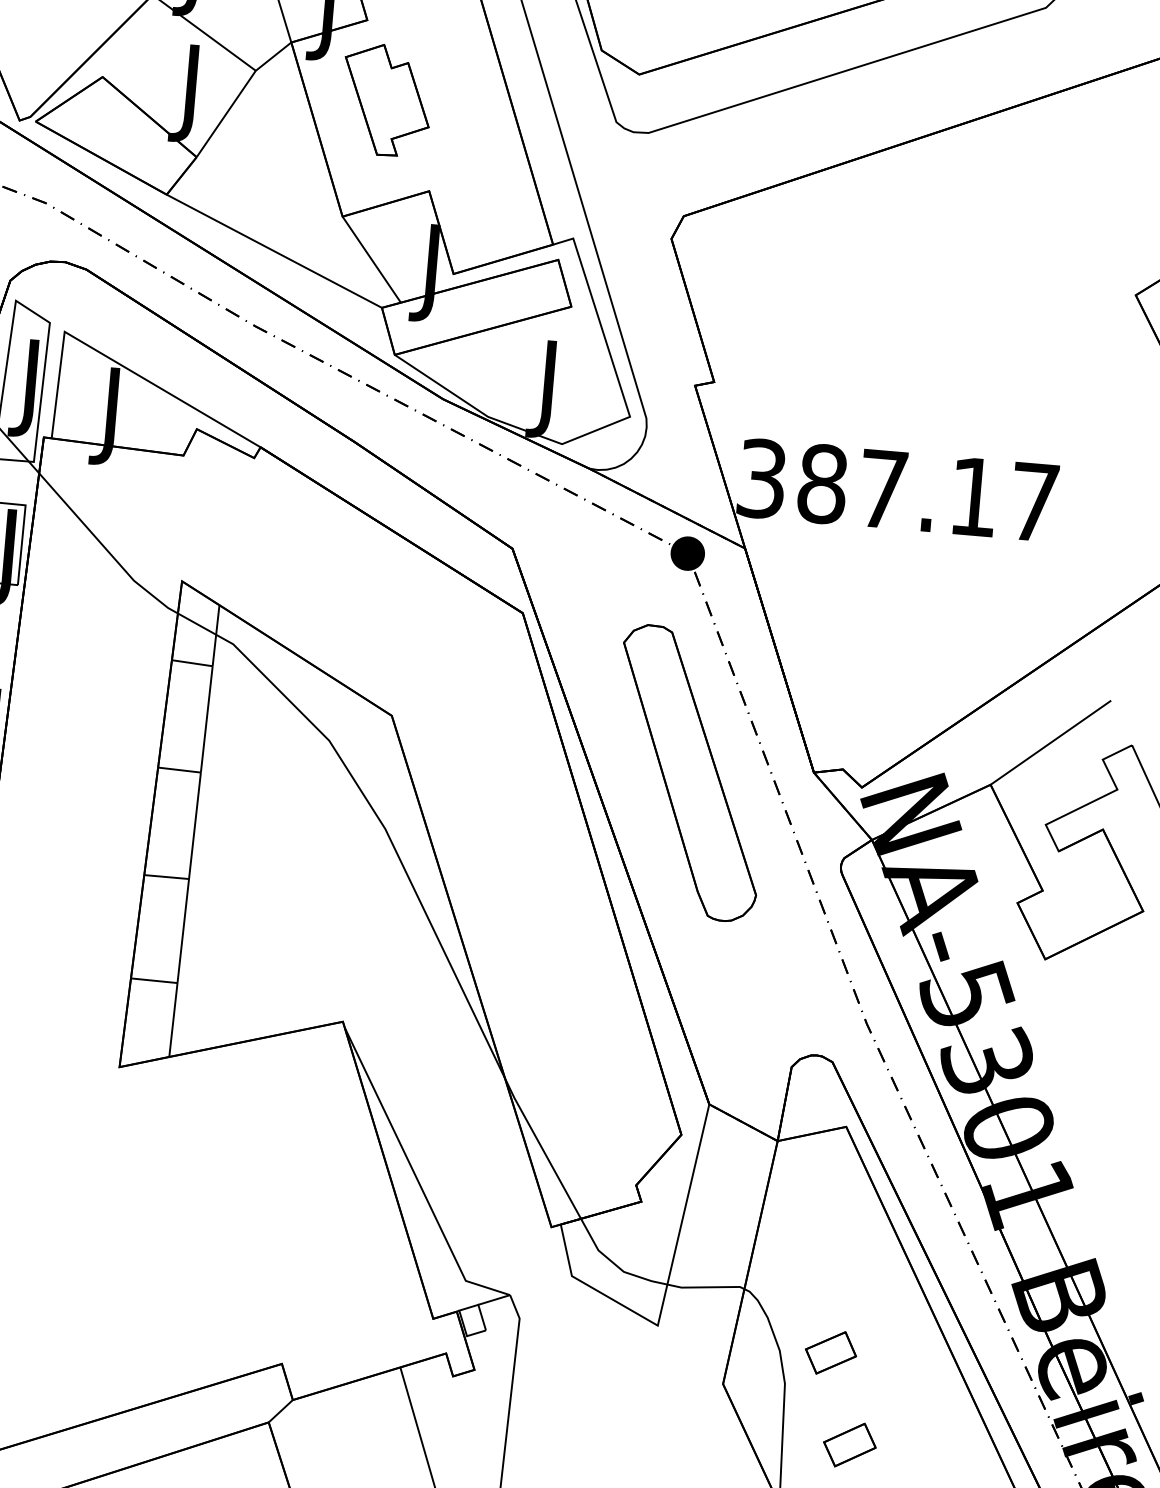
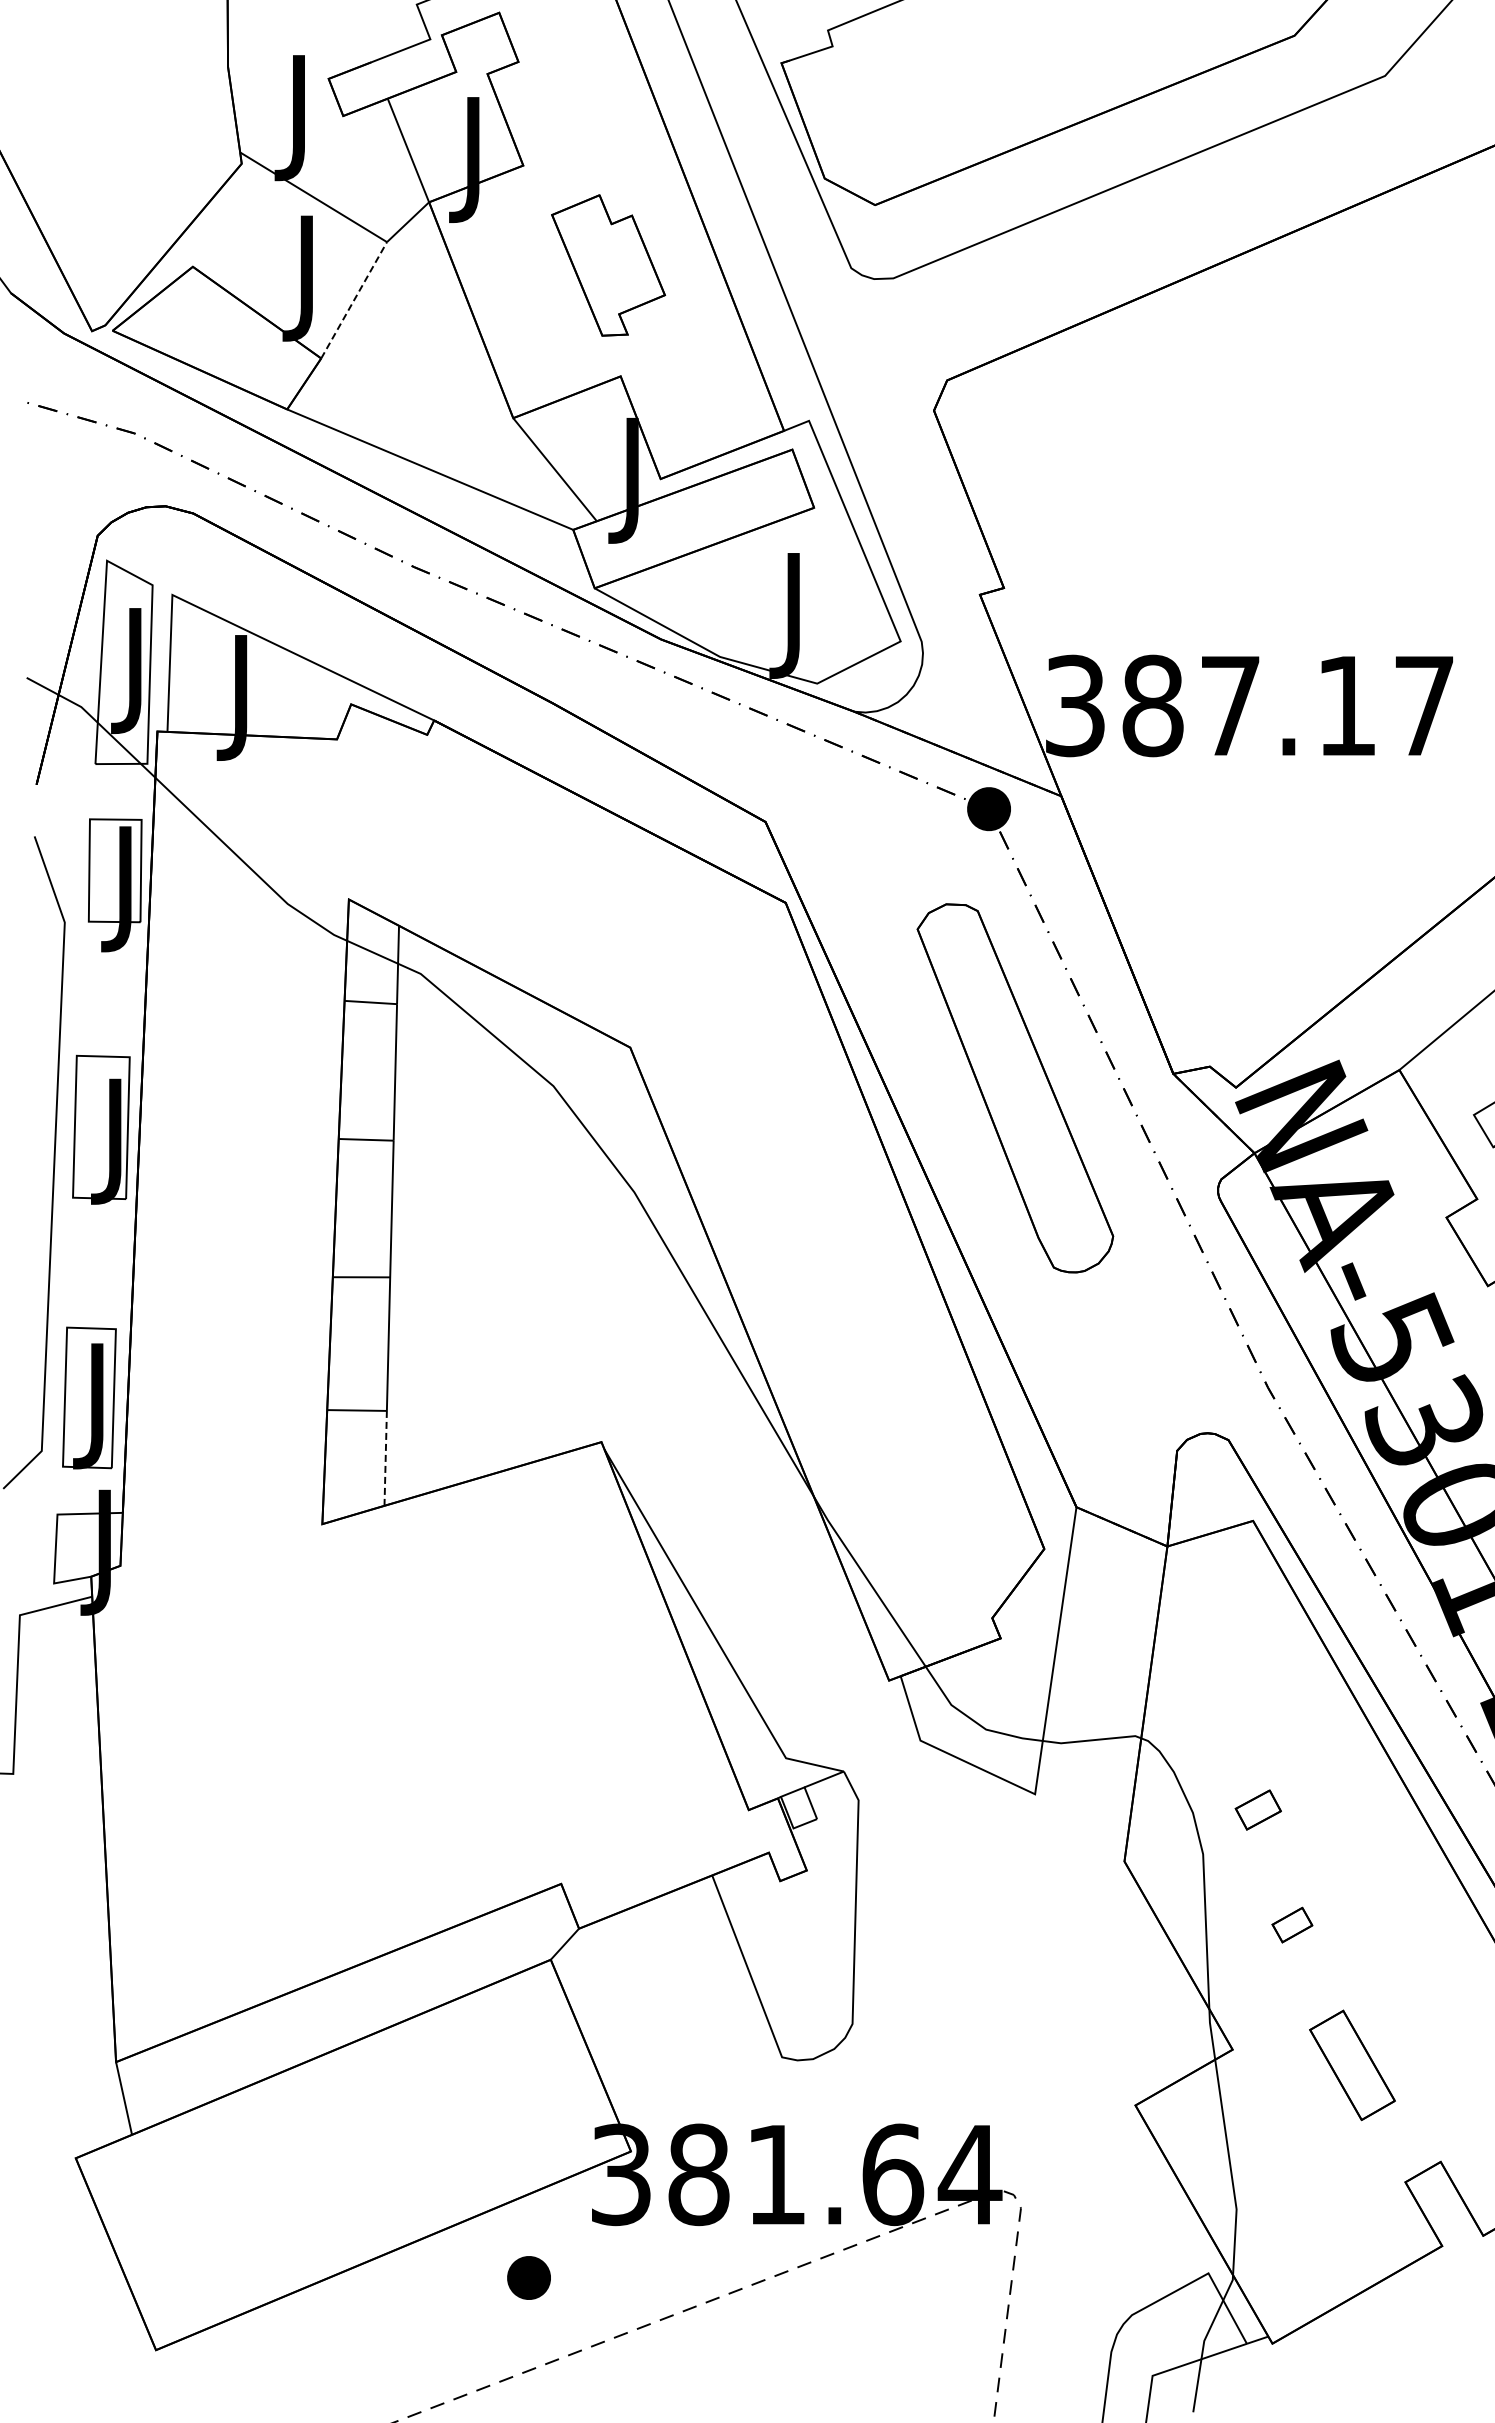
part: (386, 100) -> (608, 265), moved
line: (226, 114) -> (354, 300), solid -> dashed
line: (173, 1020) -> (385, 1458), solid -> dashed
part: (831, 1352) -> (1258, 1809), size x0.7
part: (850, 1444) -> (1292, 1924), size x0.6

